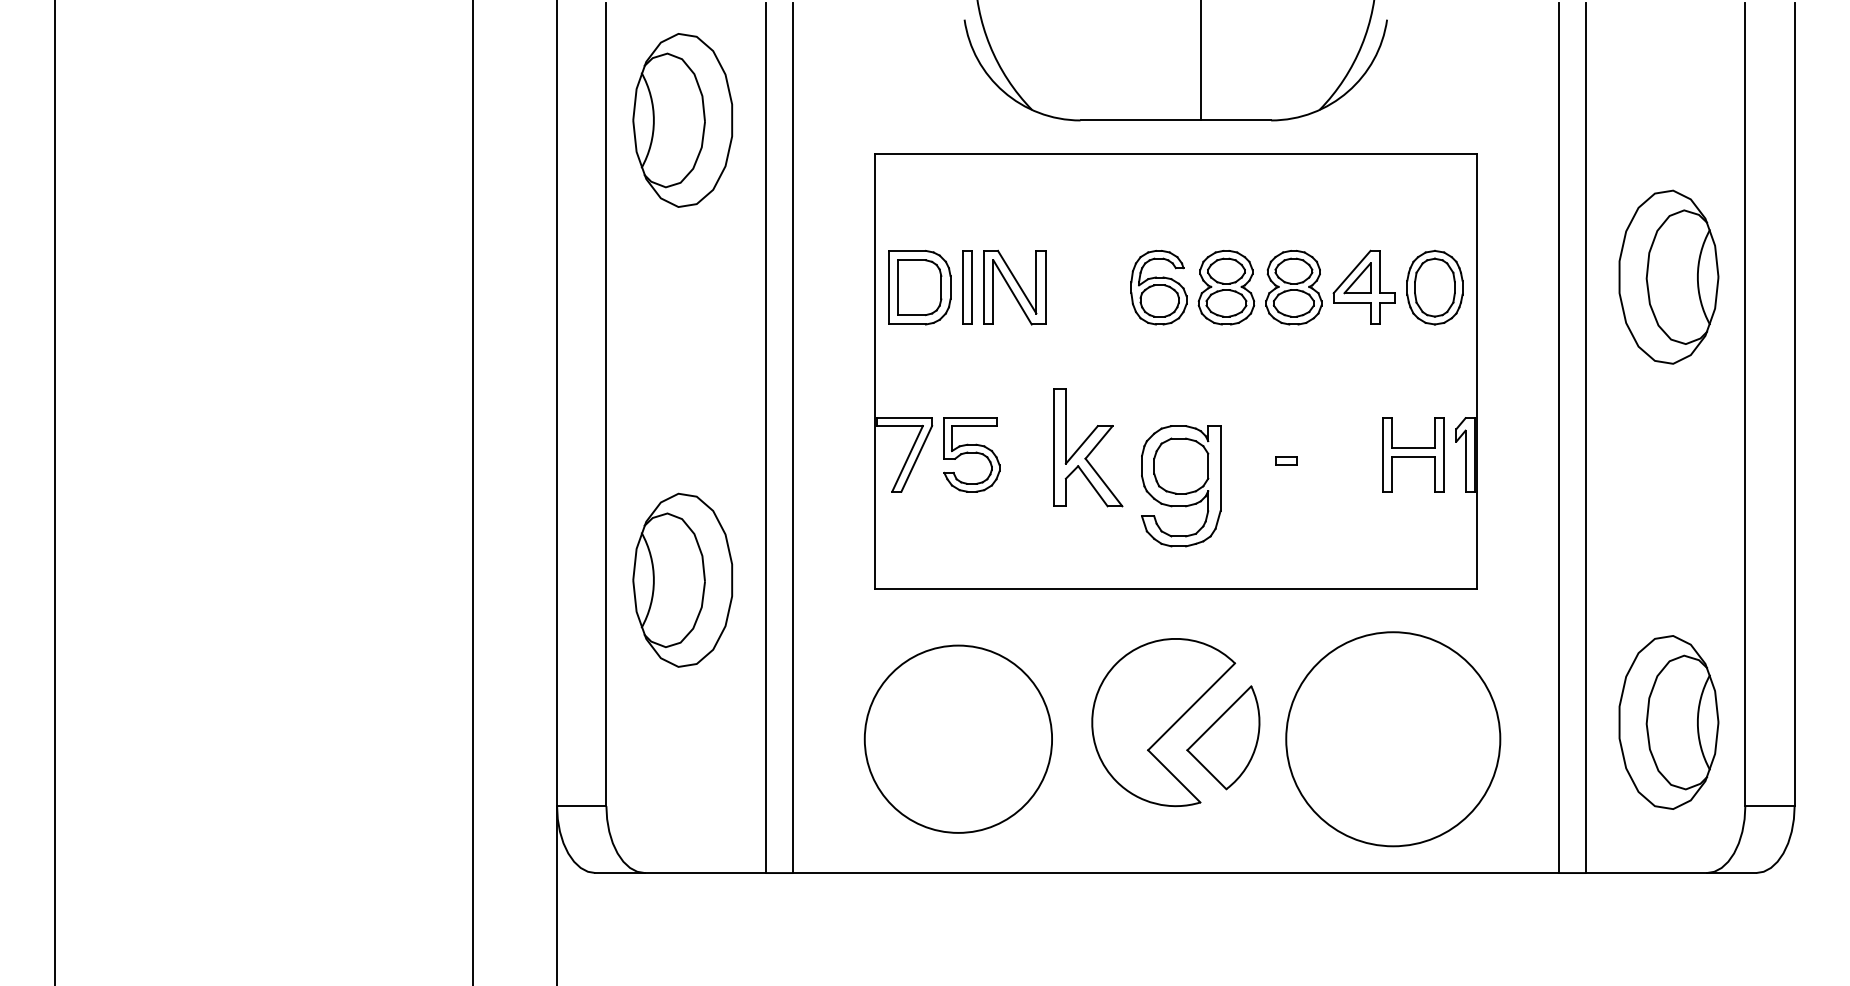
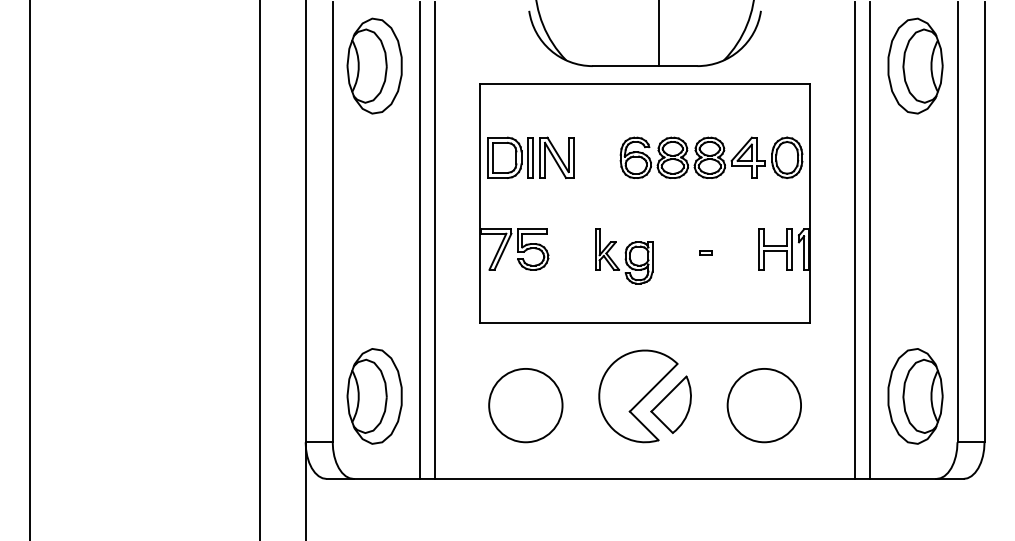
part: (1668, 276) -> (915, 65), moved
part: (1138, 467) -> (624, 256), size x0.62
part: (682, 580) -> (374, 396), moved
circle: (957, 739) -> (525, 405), size x0.71
circle: (1393, 739) -> (764, 405), size x0.62

